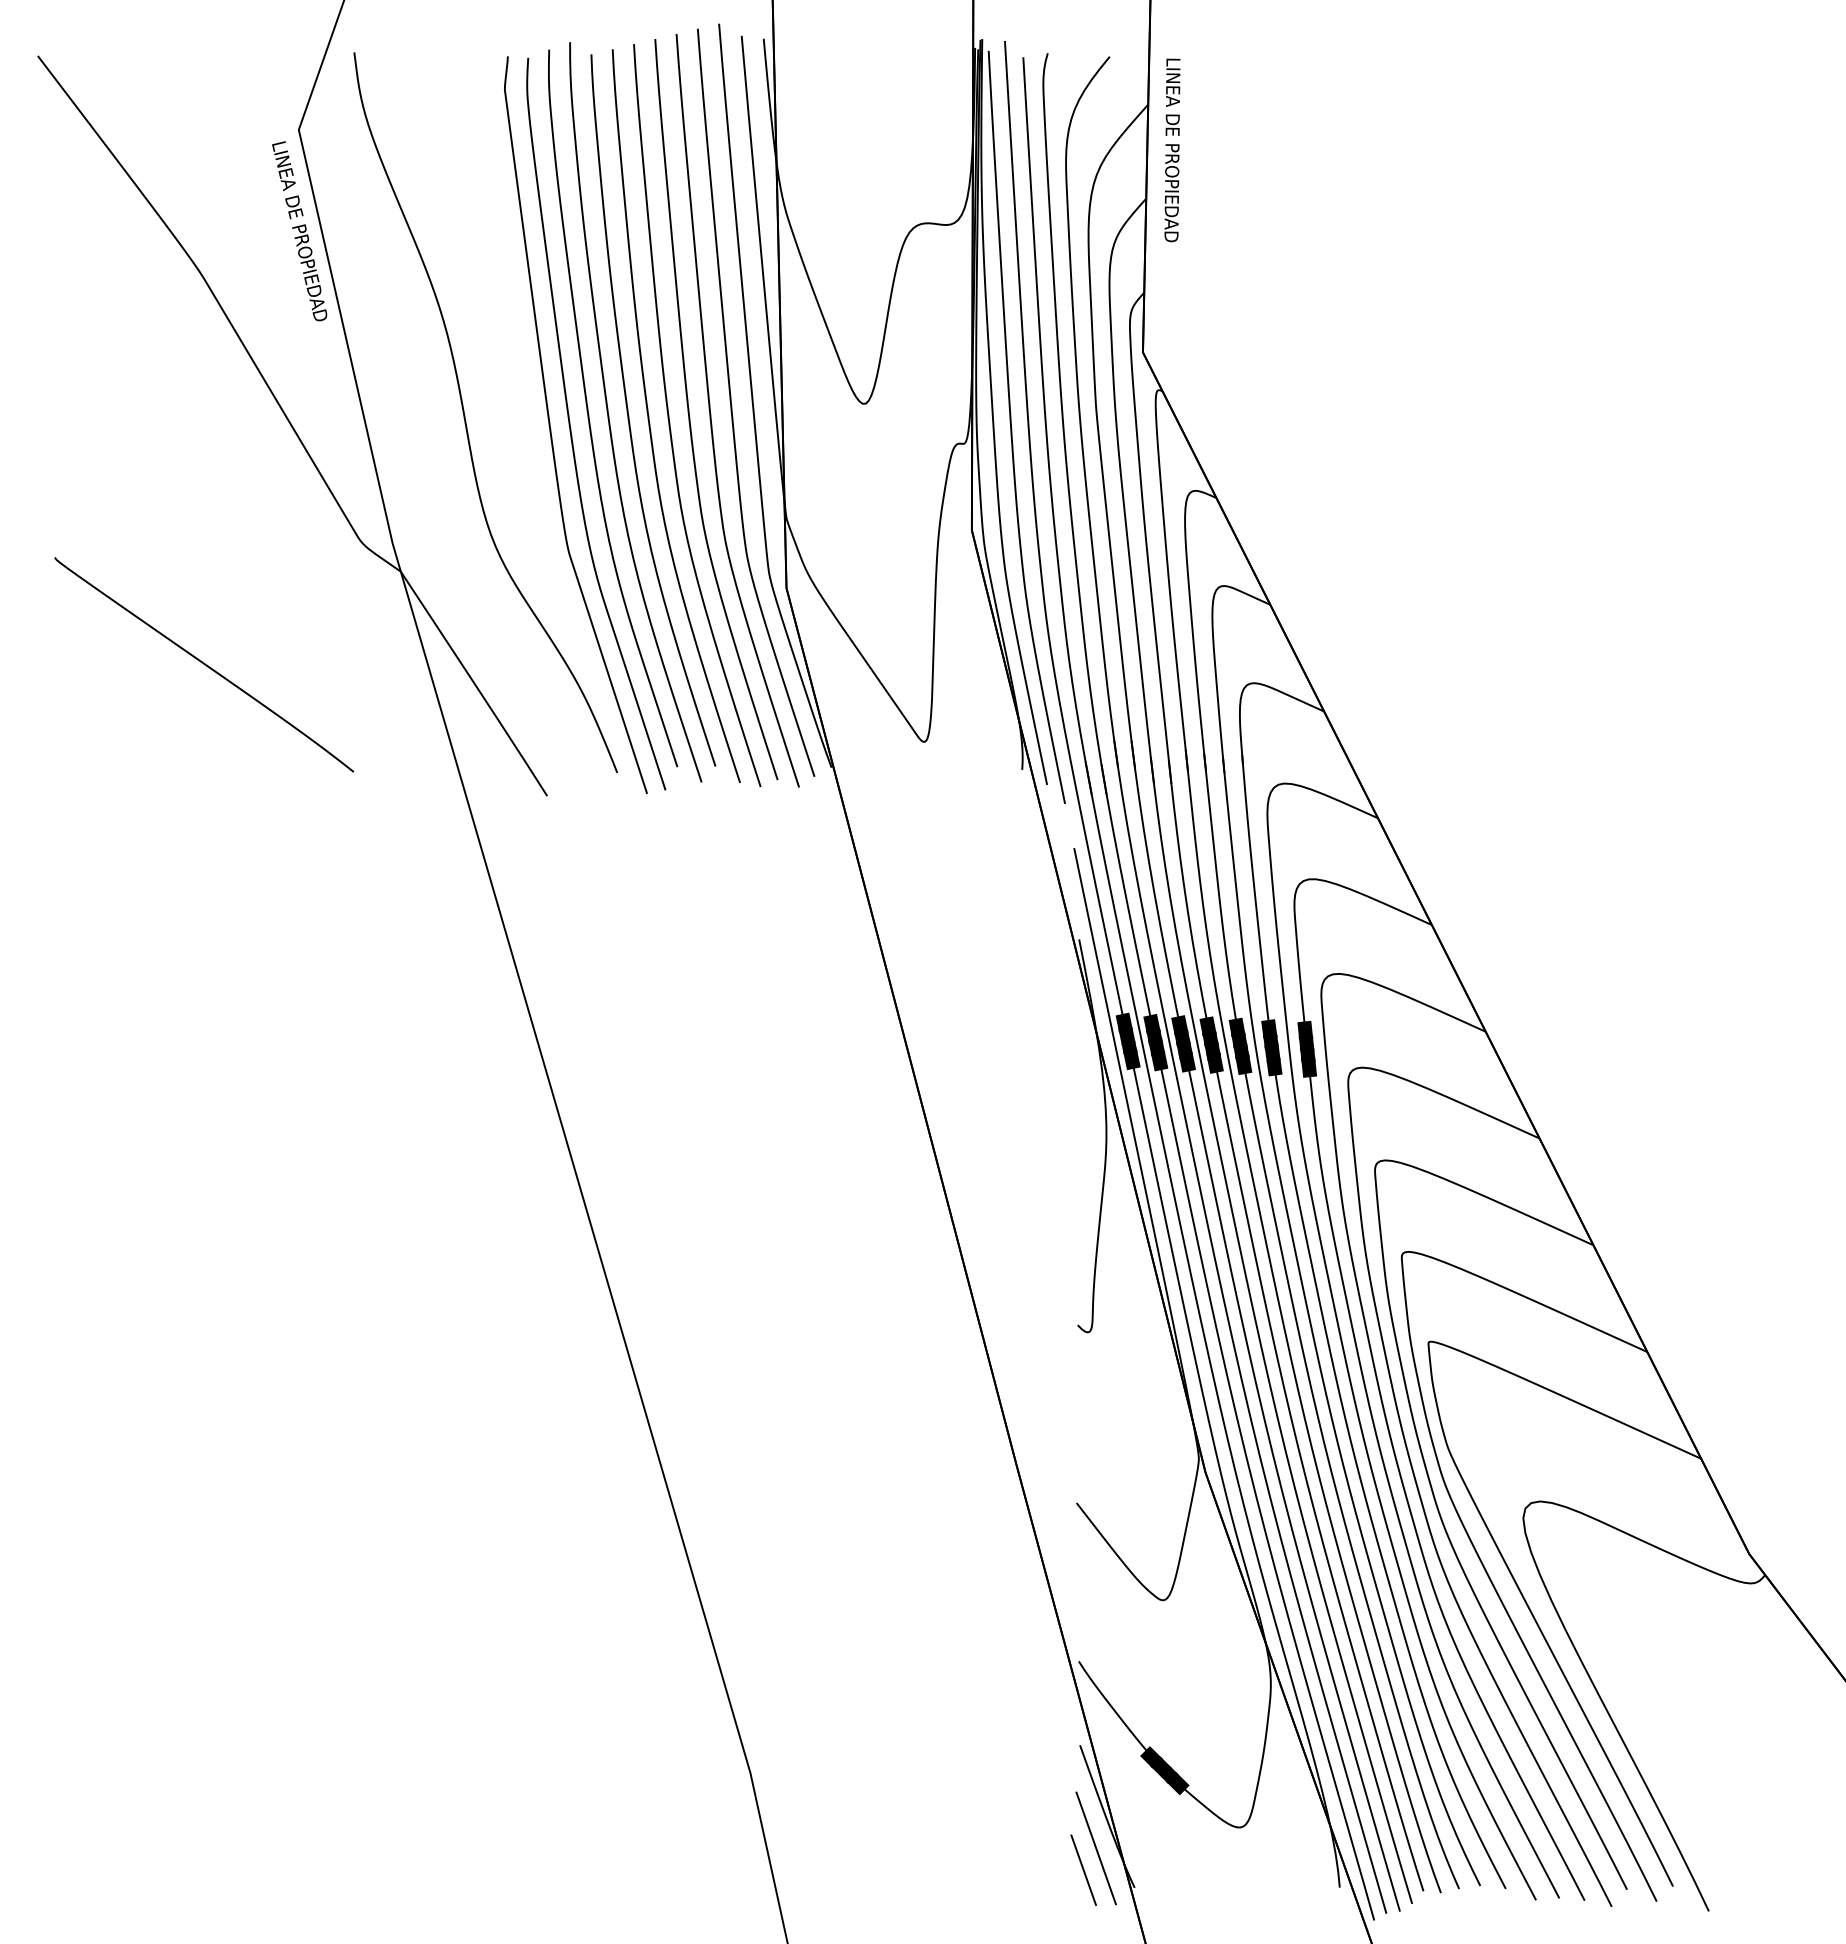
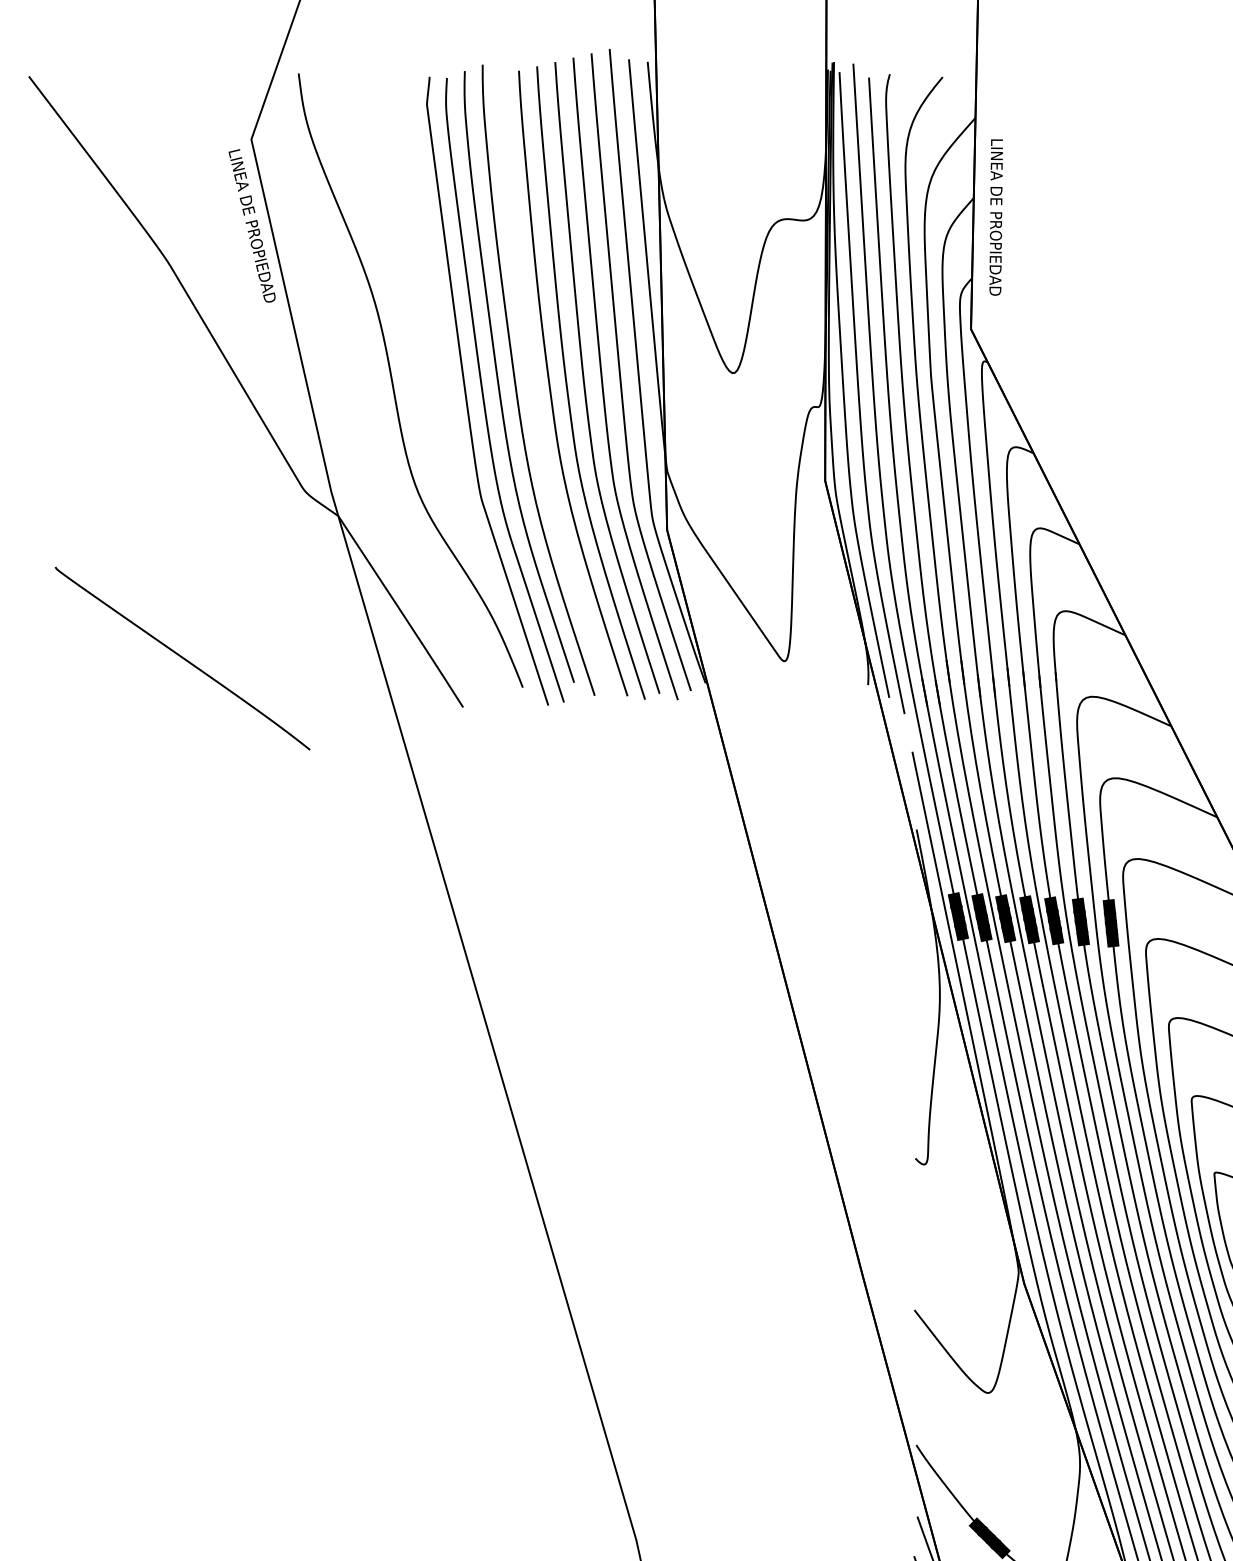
text: (1172, 150) -> (996, 217), moved
curve: (629, 415) -> (533, 382), removed
curve: (204, 664) -> (182, 658), moved

